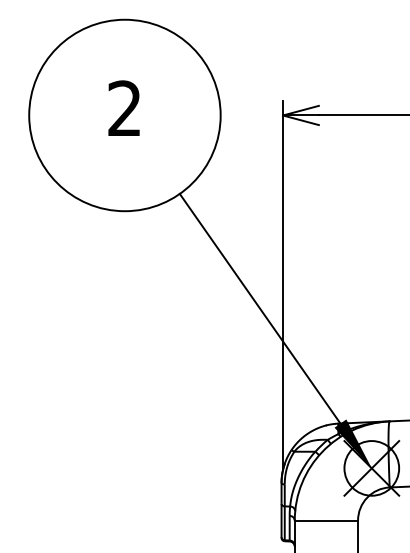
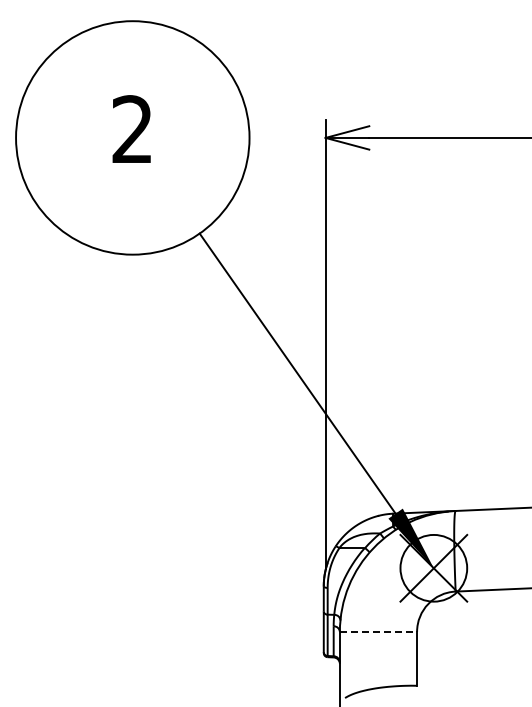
line: (326, 520) -> (378, 631), solid -> dashed

